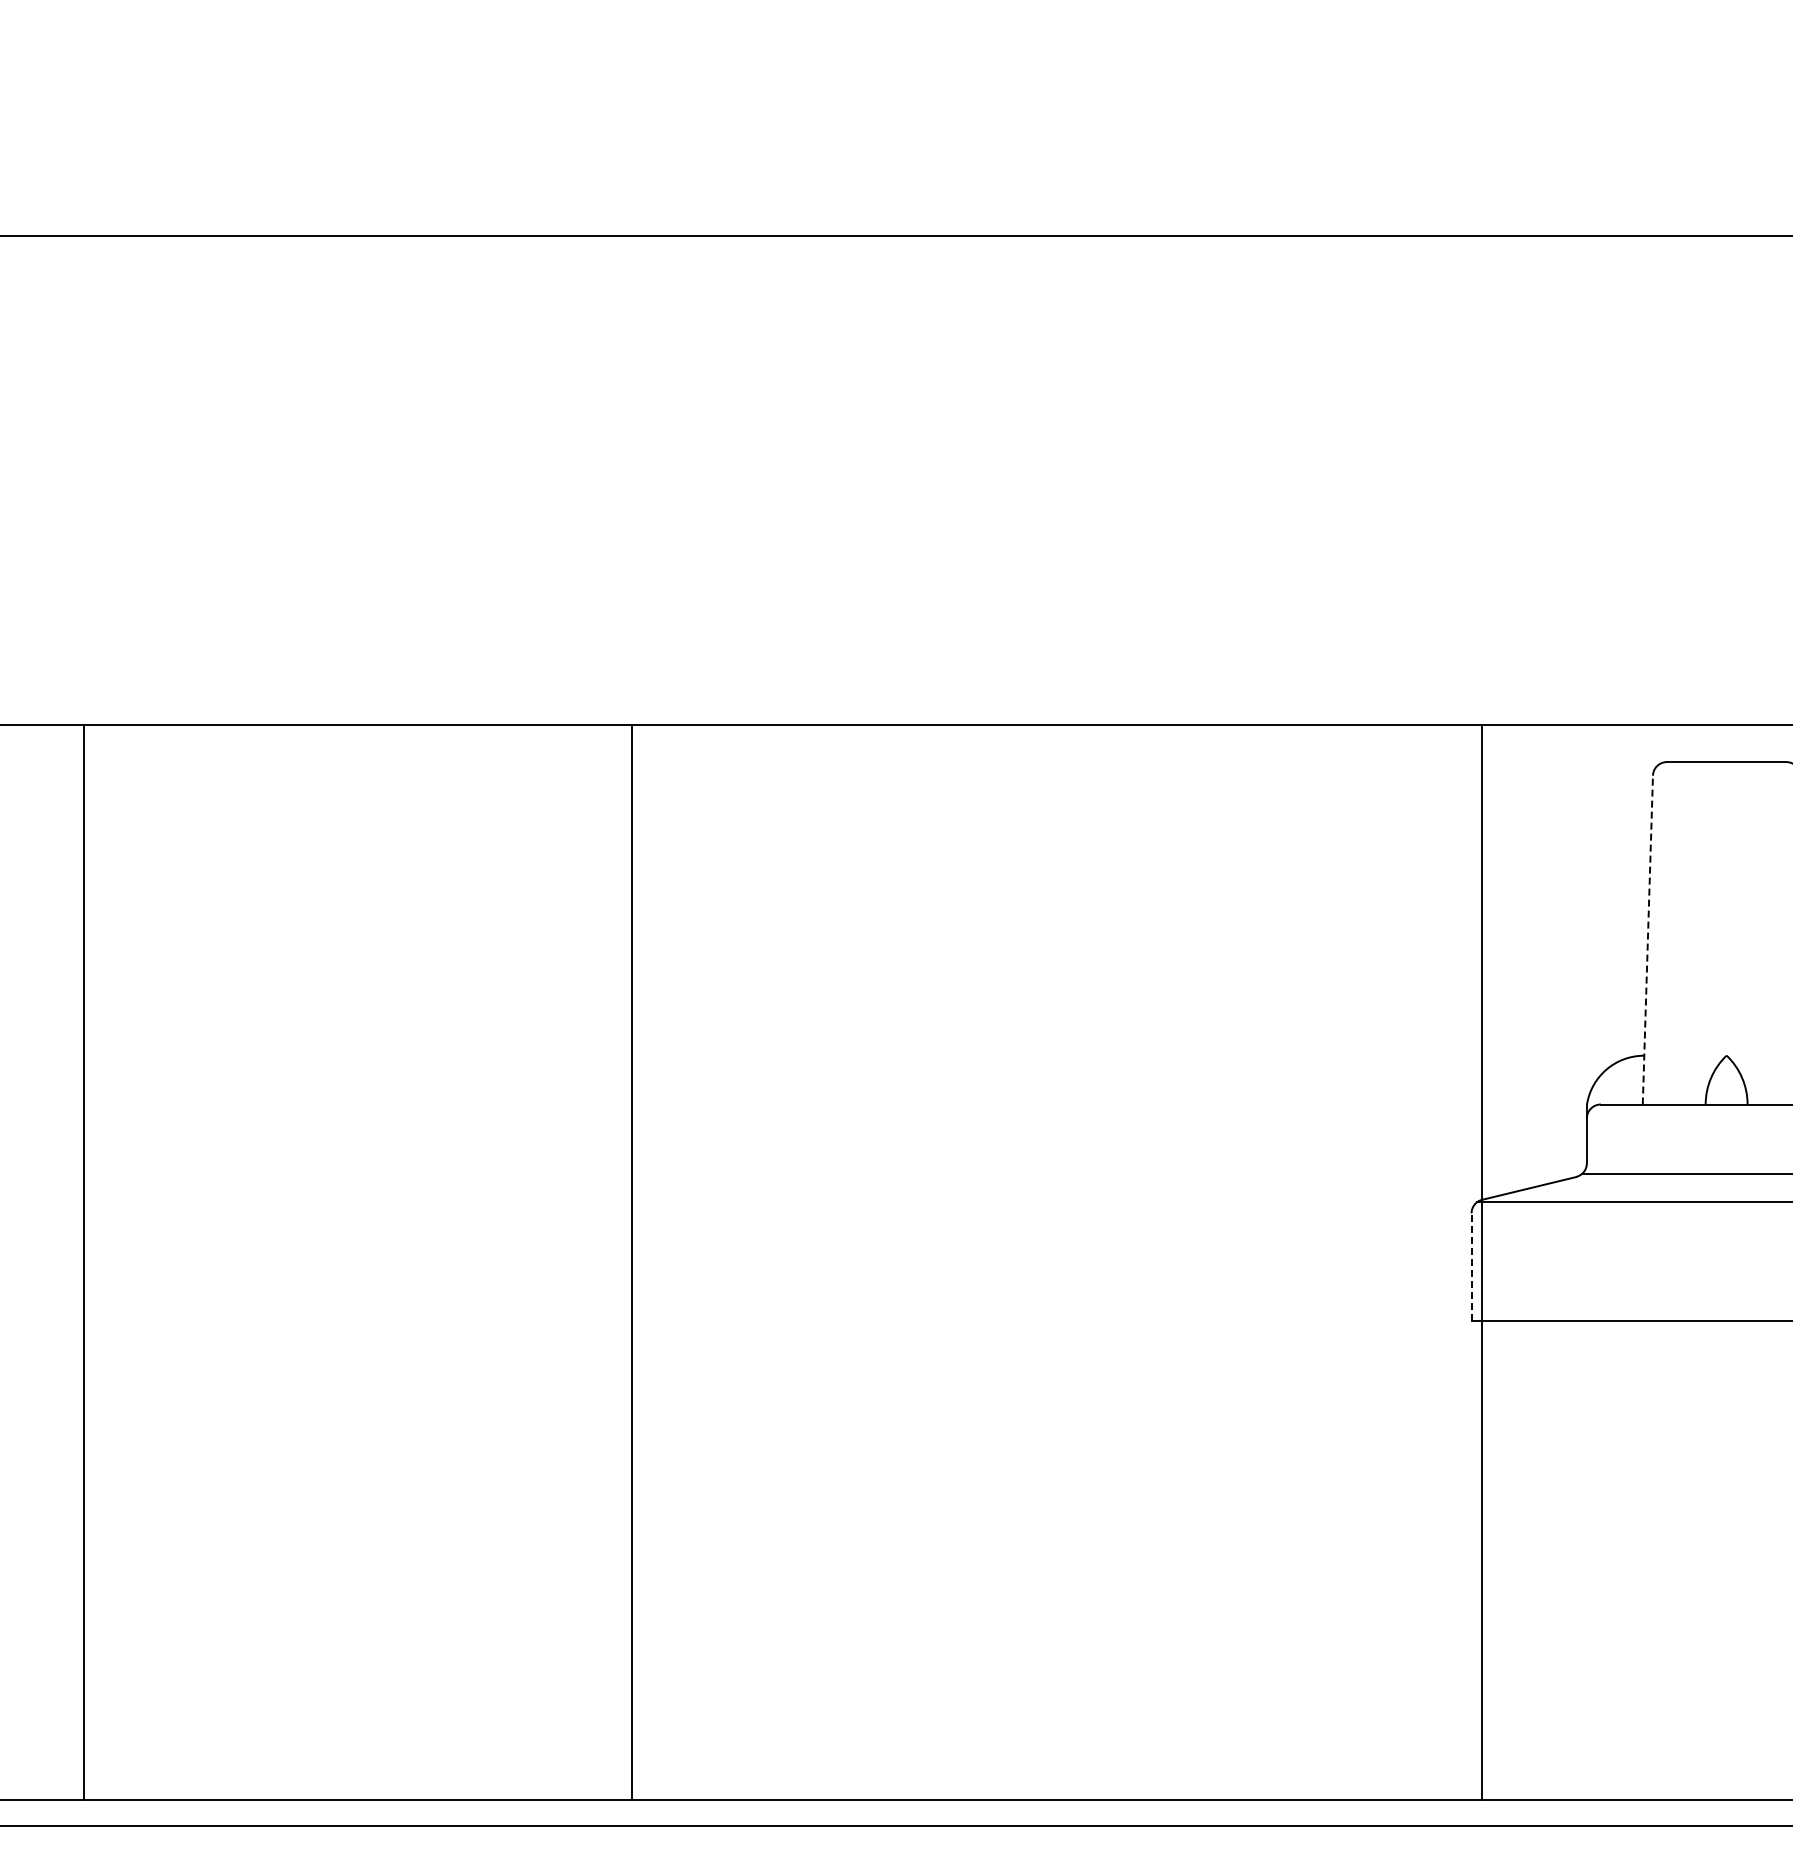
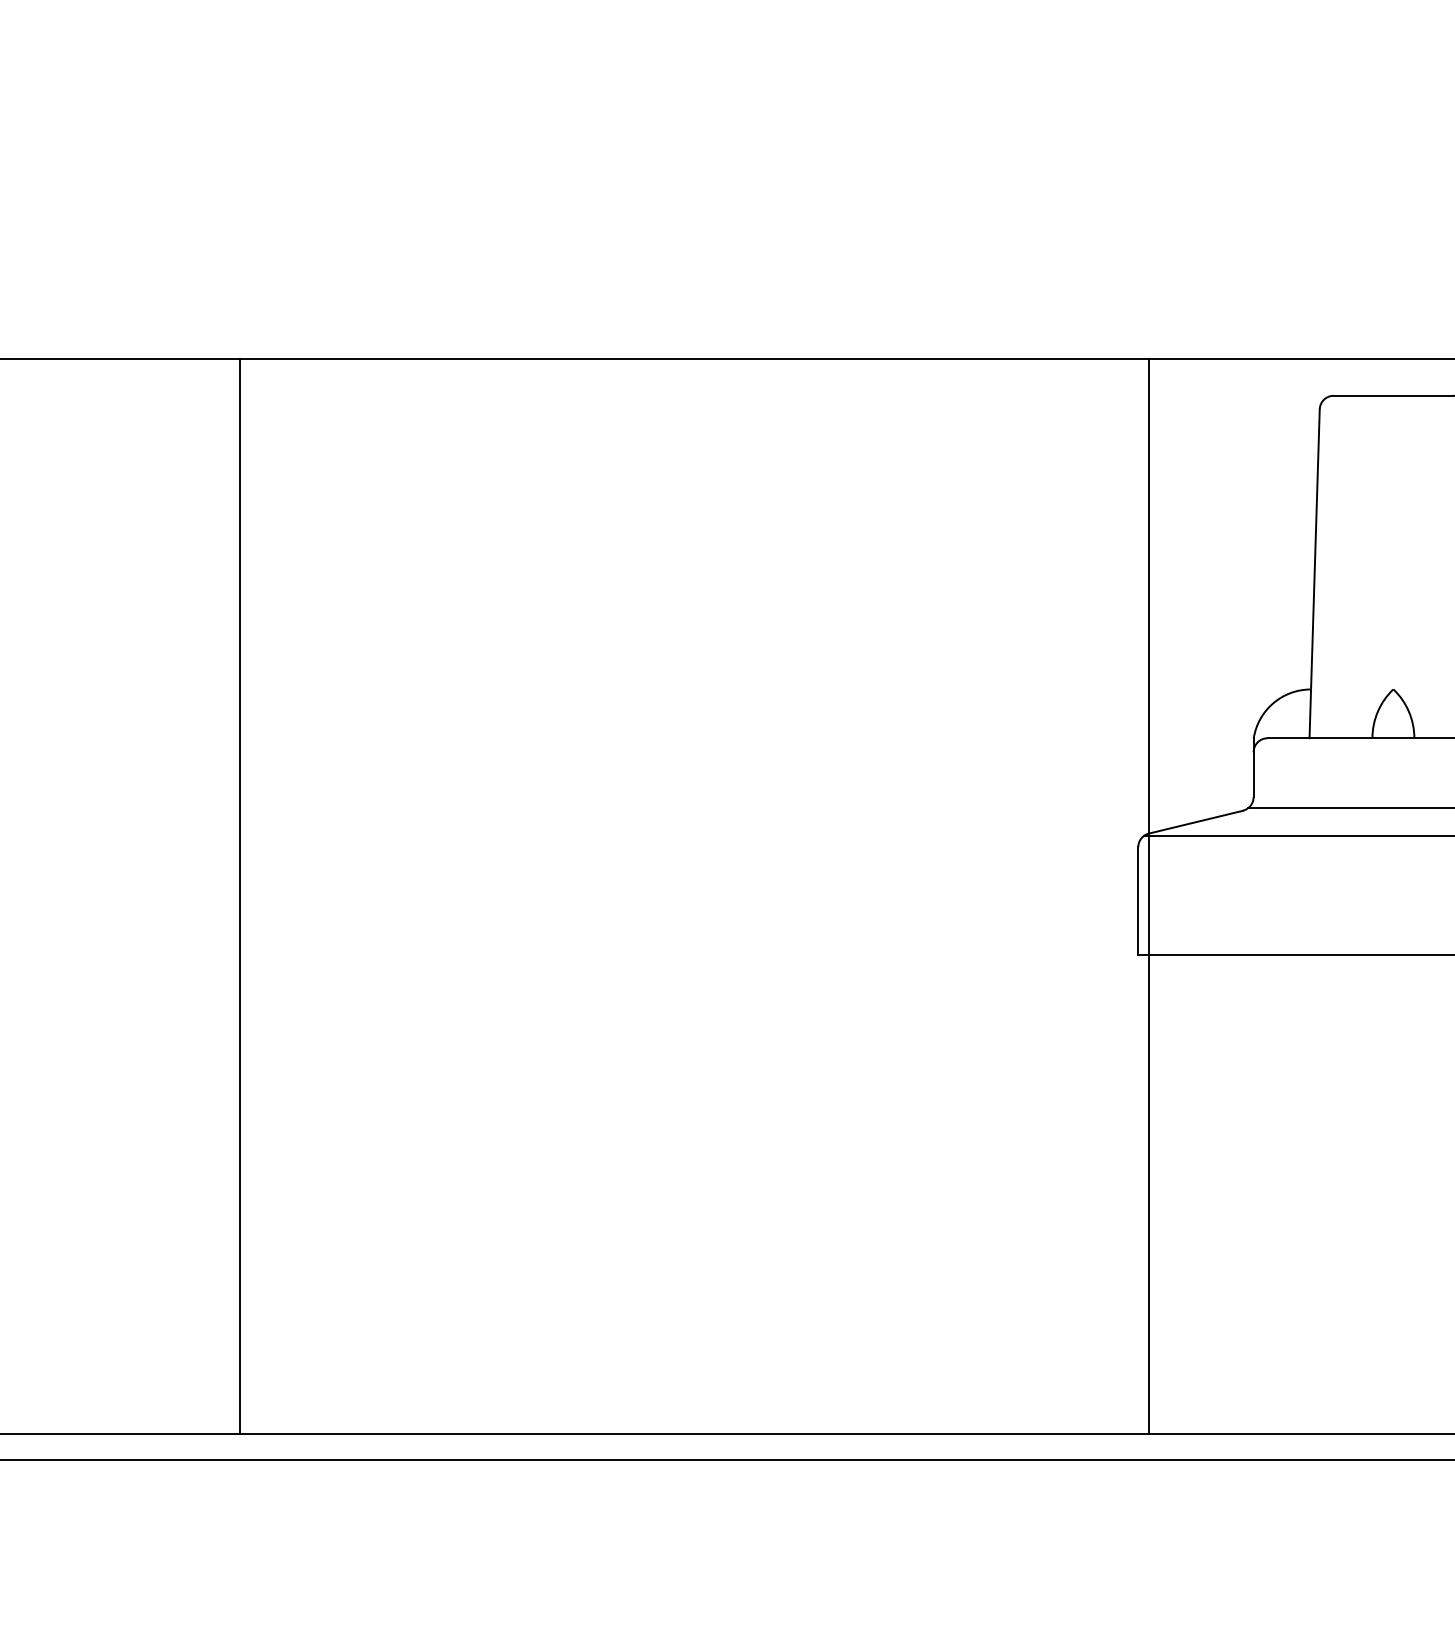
line: (1647, 939) -> (1314, 573), dashed -> solid
line: (631, 1262) -> (240, 896), moved
line: (1471, 1267) -> (1138, 901), dashed -> solid

